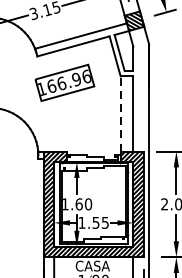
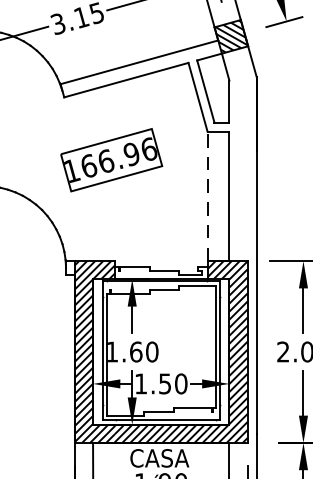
part: (64, 82) -> (110, 159), moved
text: (104, 222) -> (179, 383), 1.55 -> 1.50

